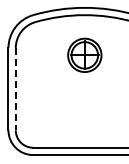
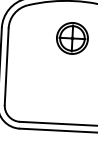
line: (15, 89) -> (6, 66), dashed -> solid

